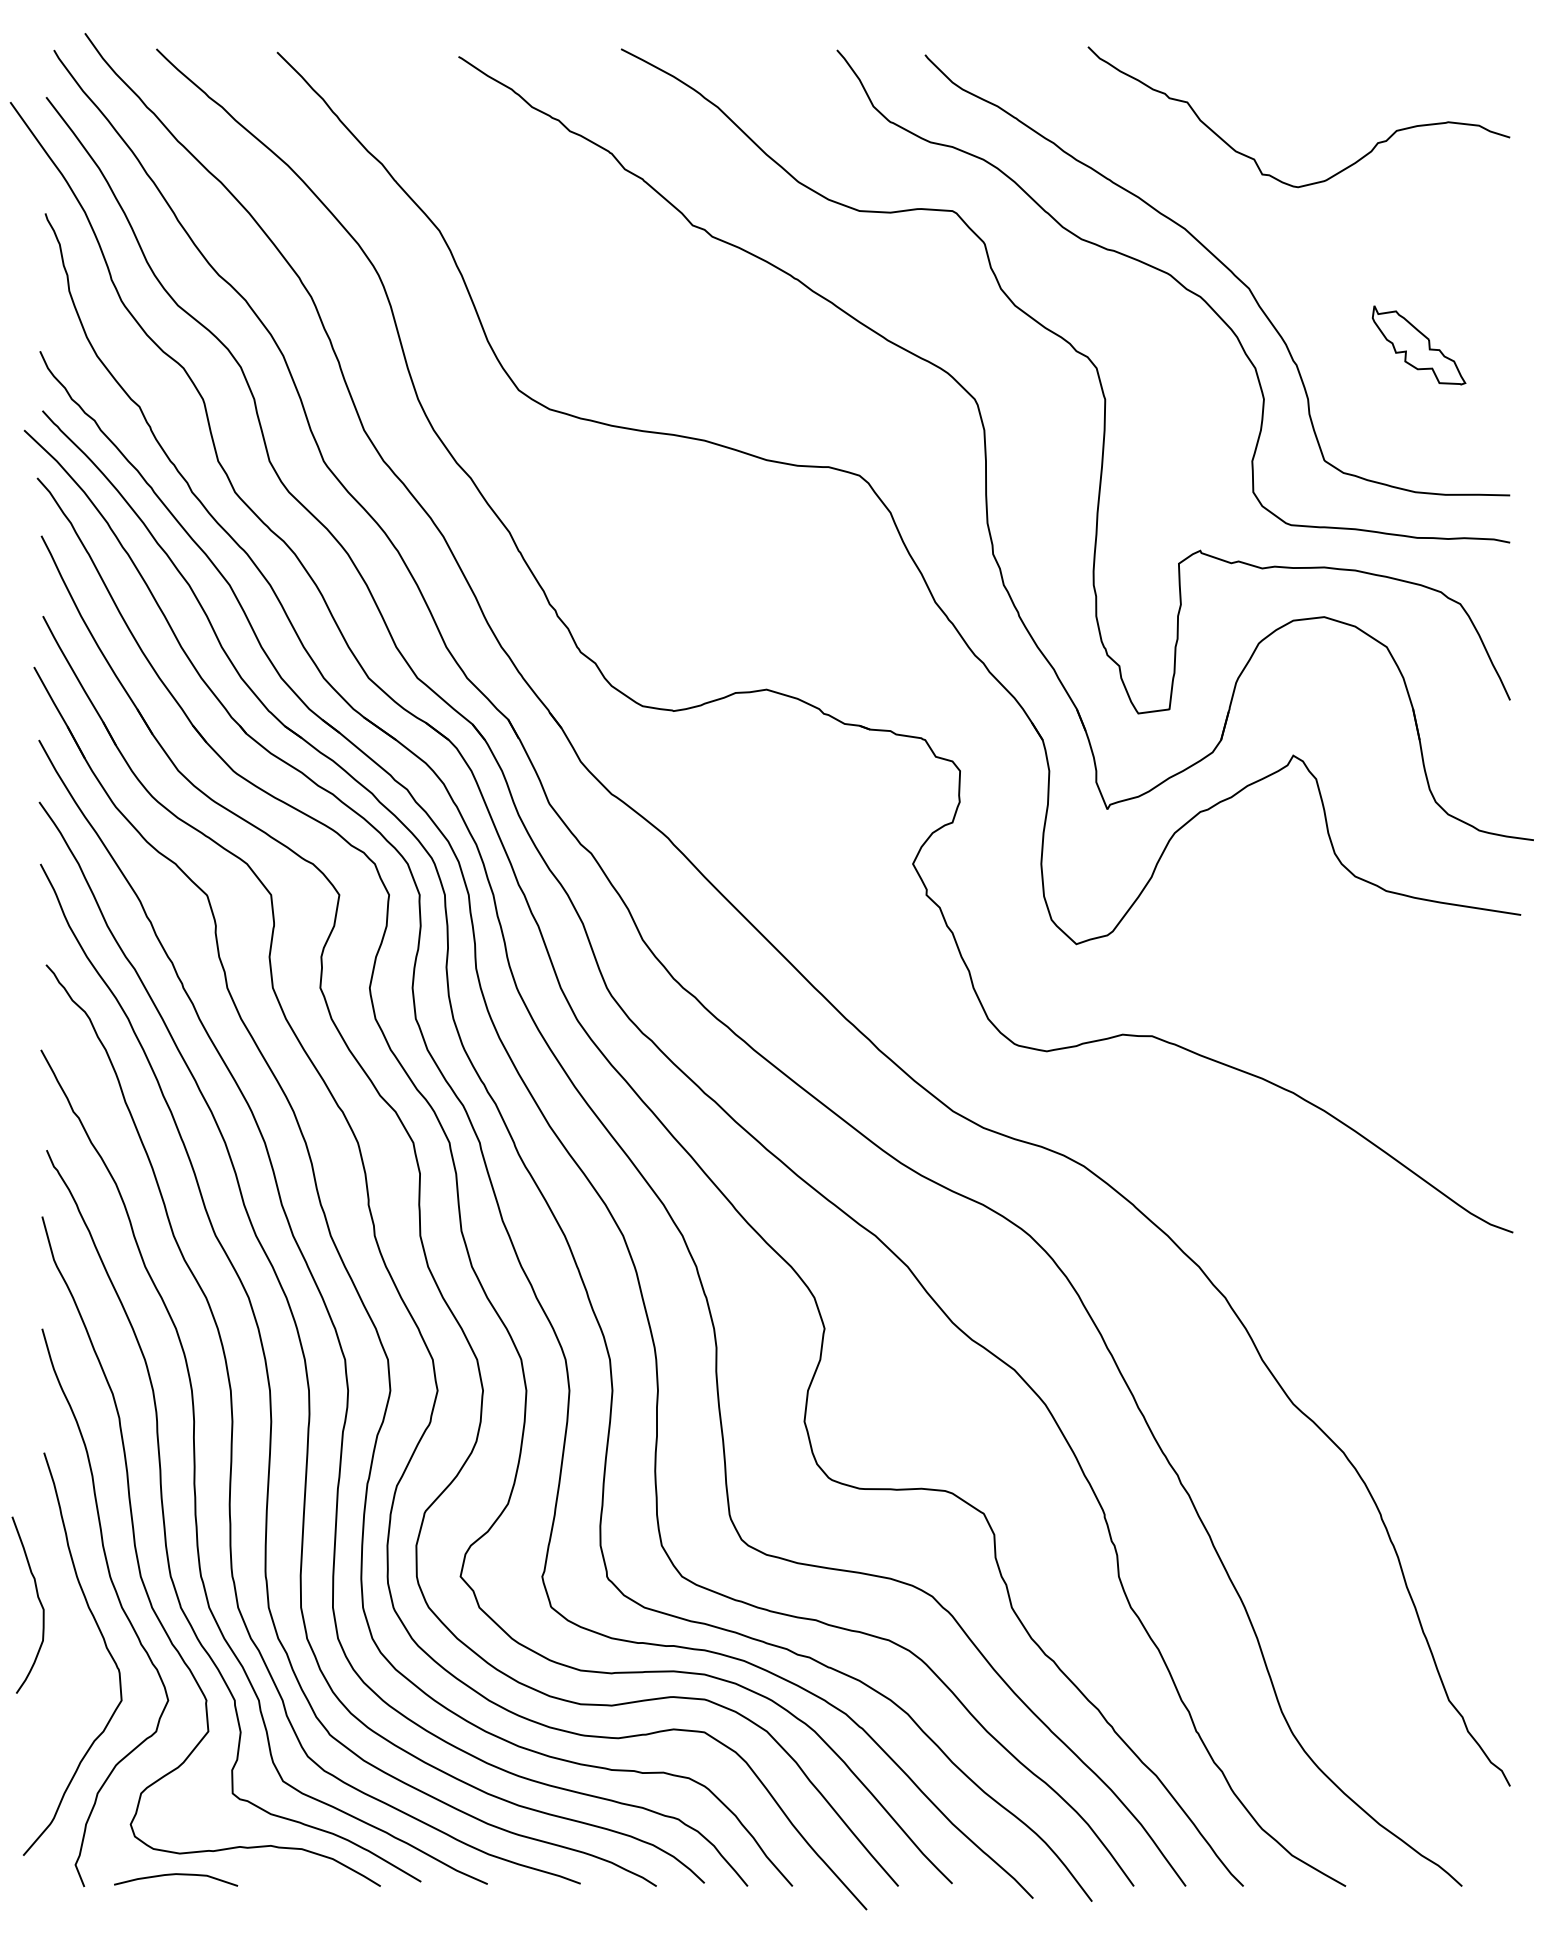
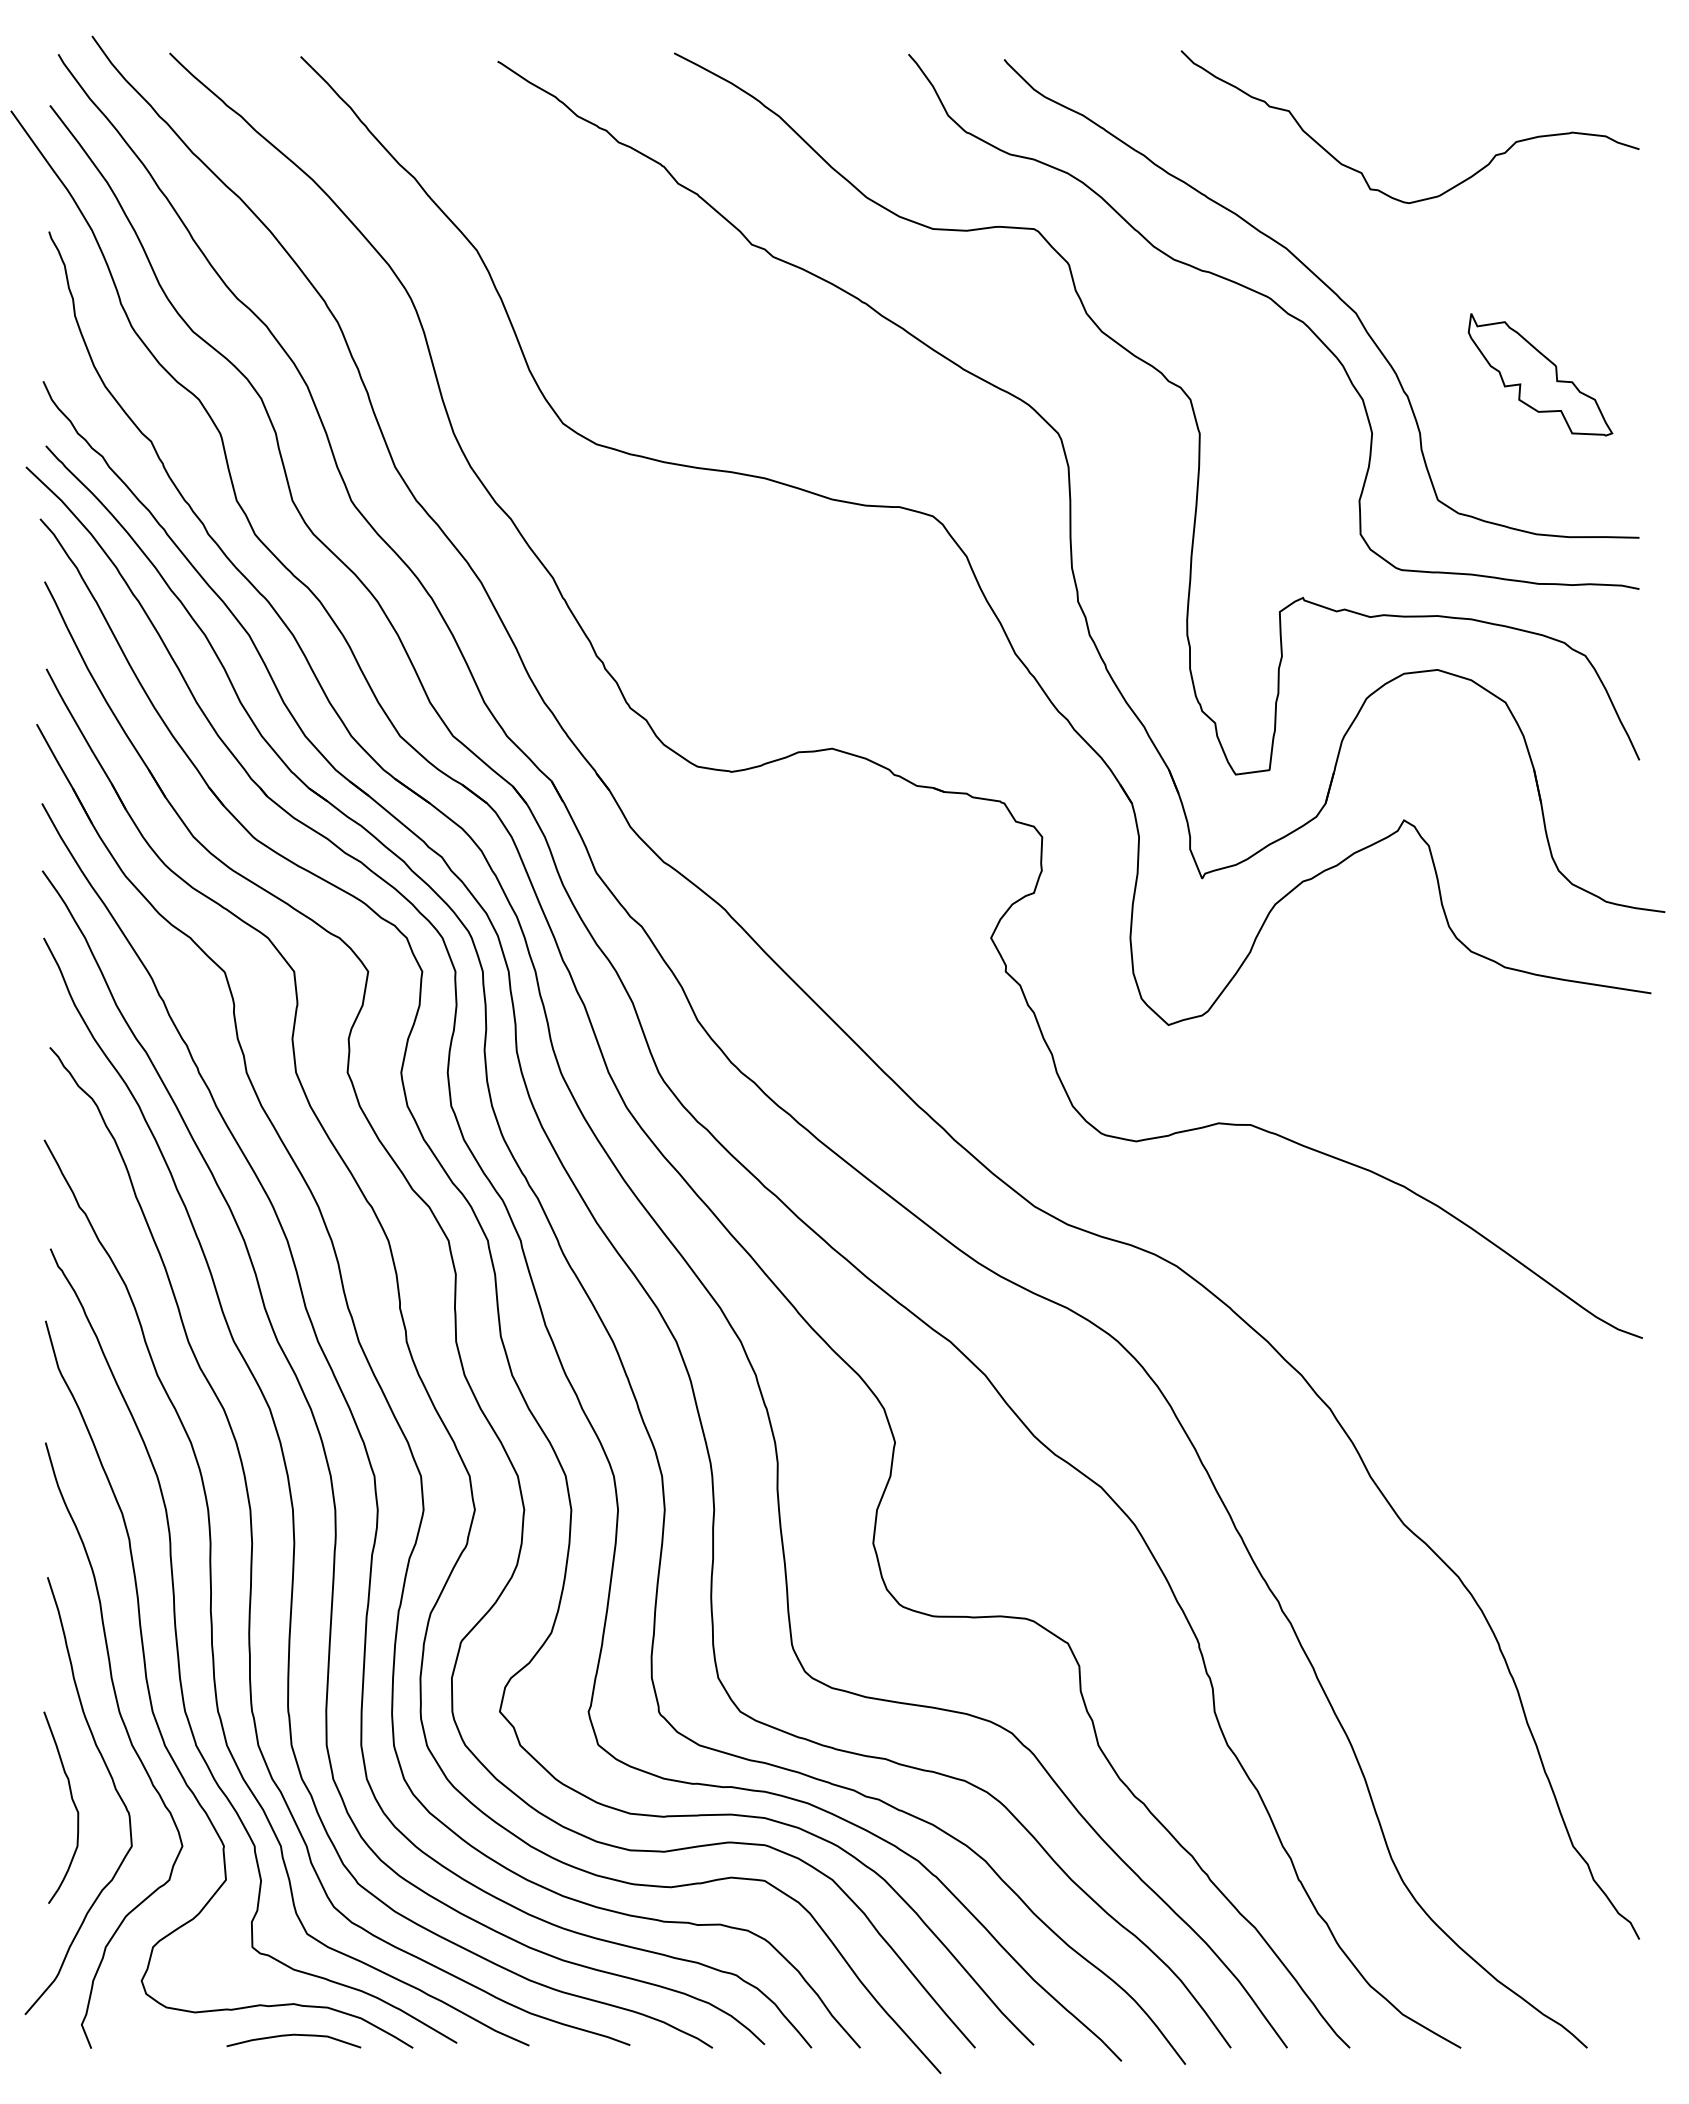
part: (1419, 345) -> (1540, 374), size x1.43
curve: (38, 1600) -> (72, 1802), moved
curve: (175, 1874) -> (293, 2035), moved

